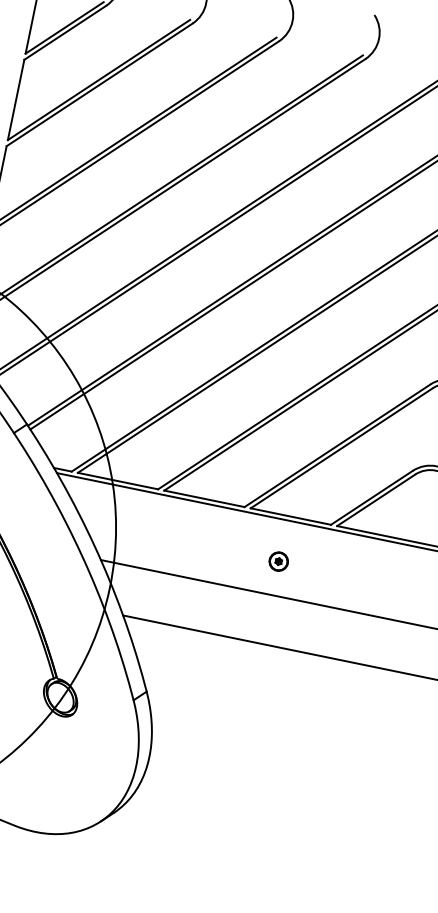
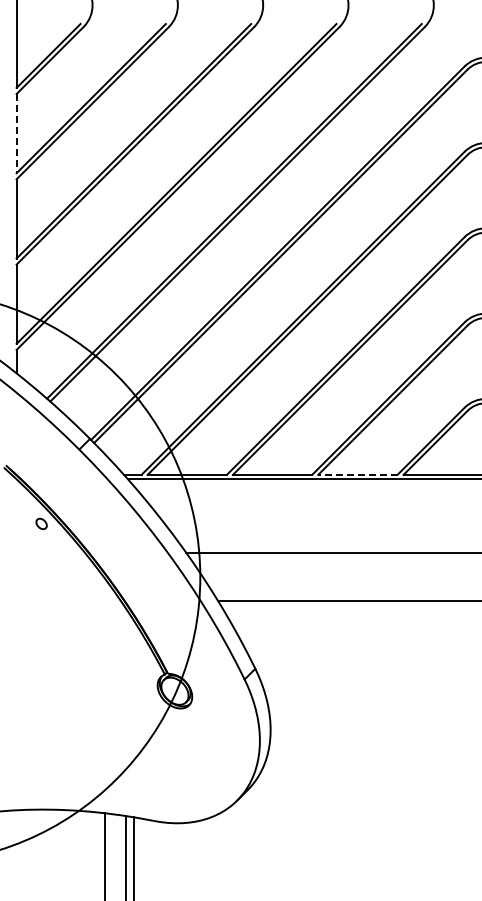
line: (16, 99) -> (16, 133), solid -> dashed
line: (290, 516) -> (357, 474), solid -> dashed
part: (278, 561) -> (354, 519), removed

